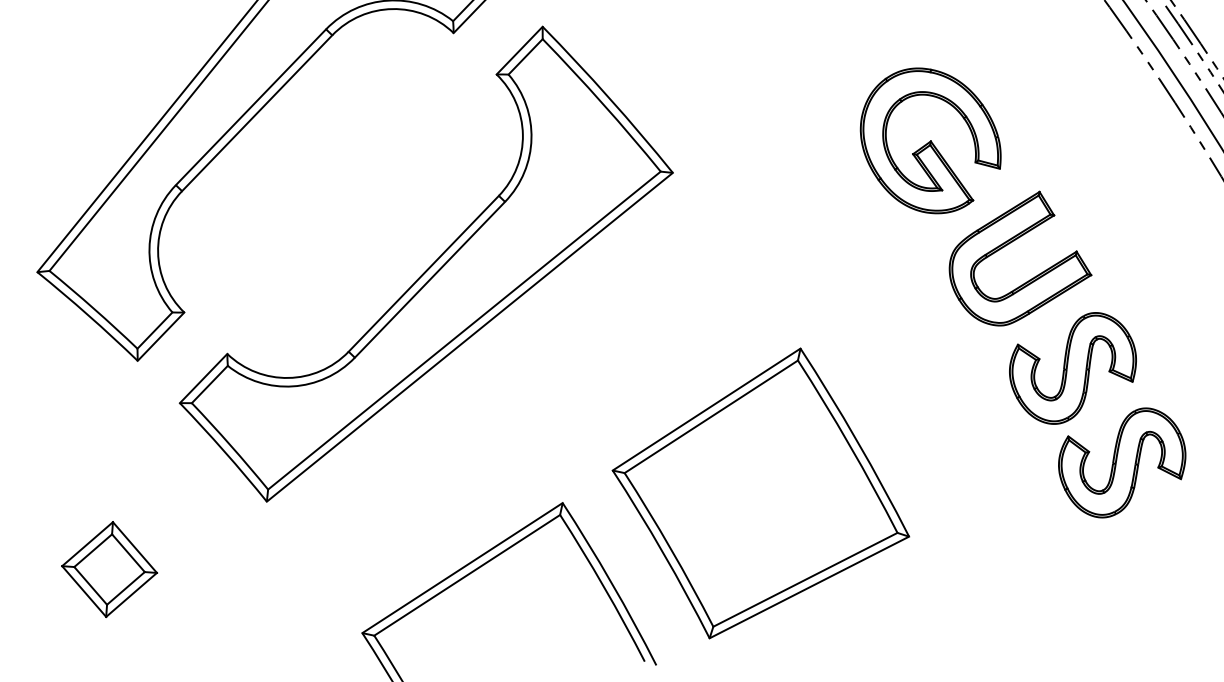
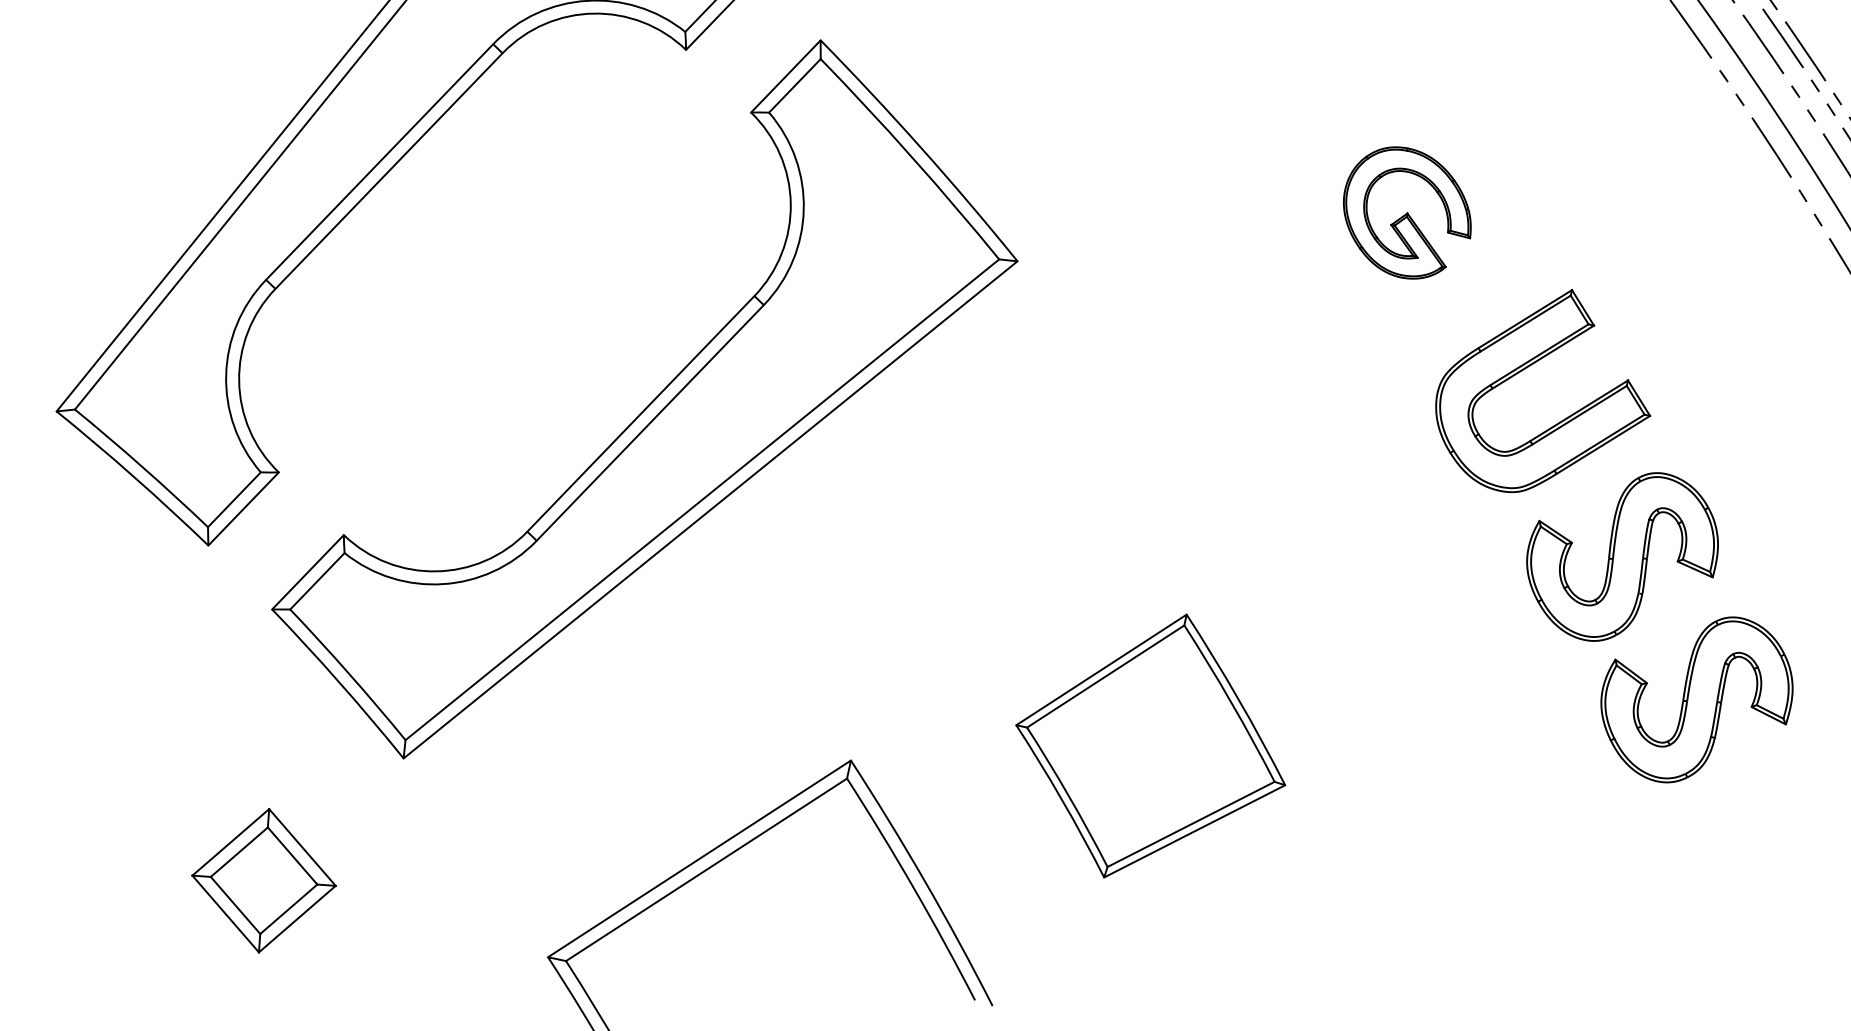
part: (930, 140) -> (1407, 212), size x0.6
part: (760, 493) -> (1150, 746), size x0.6
part: (109, 569) -> (263, 880), moved

